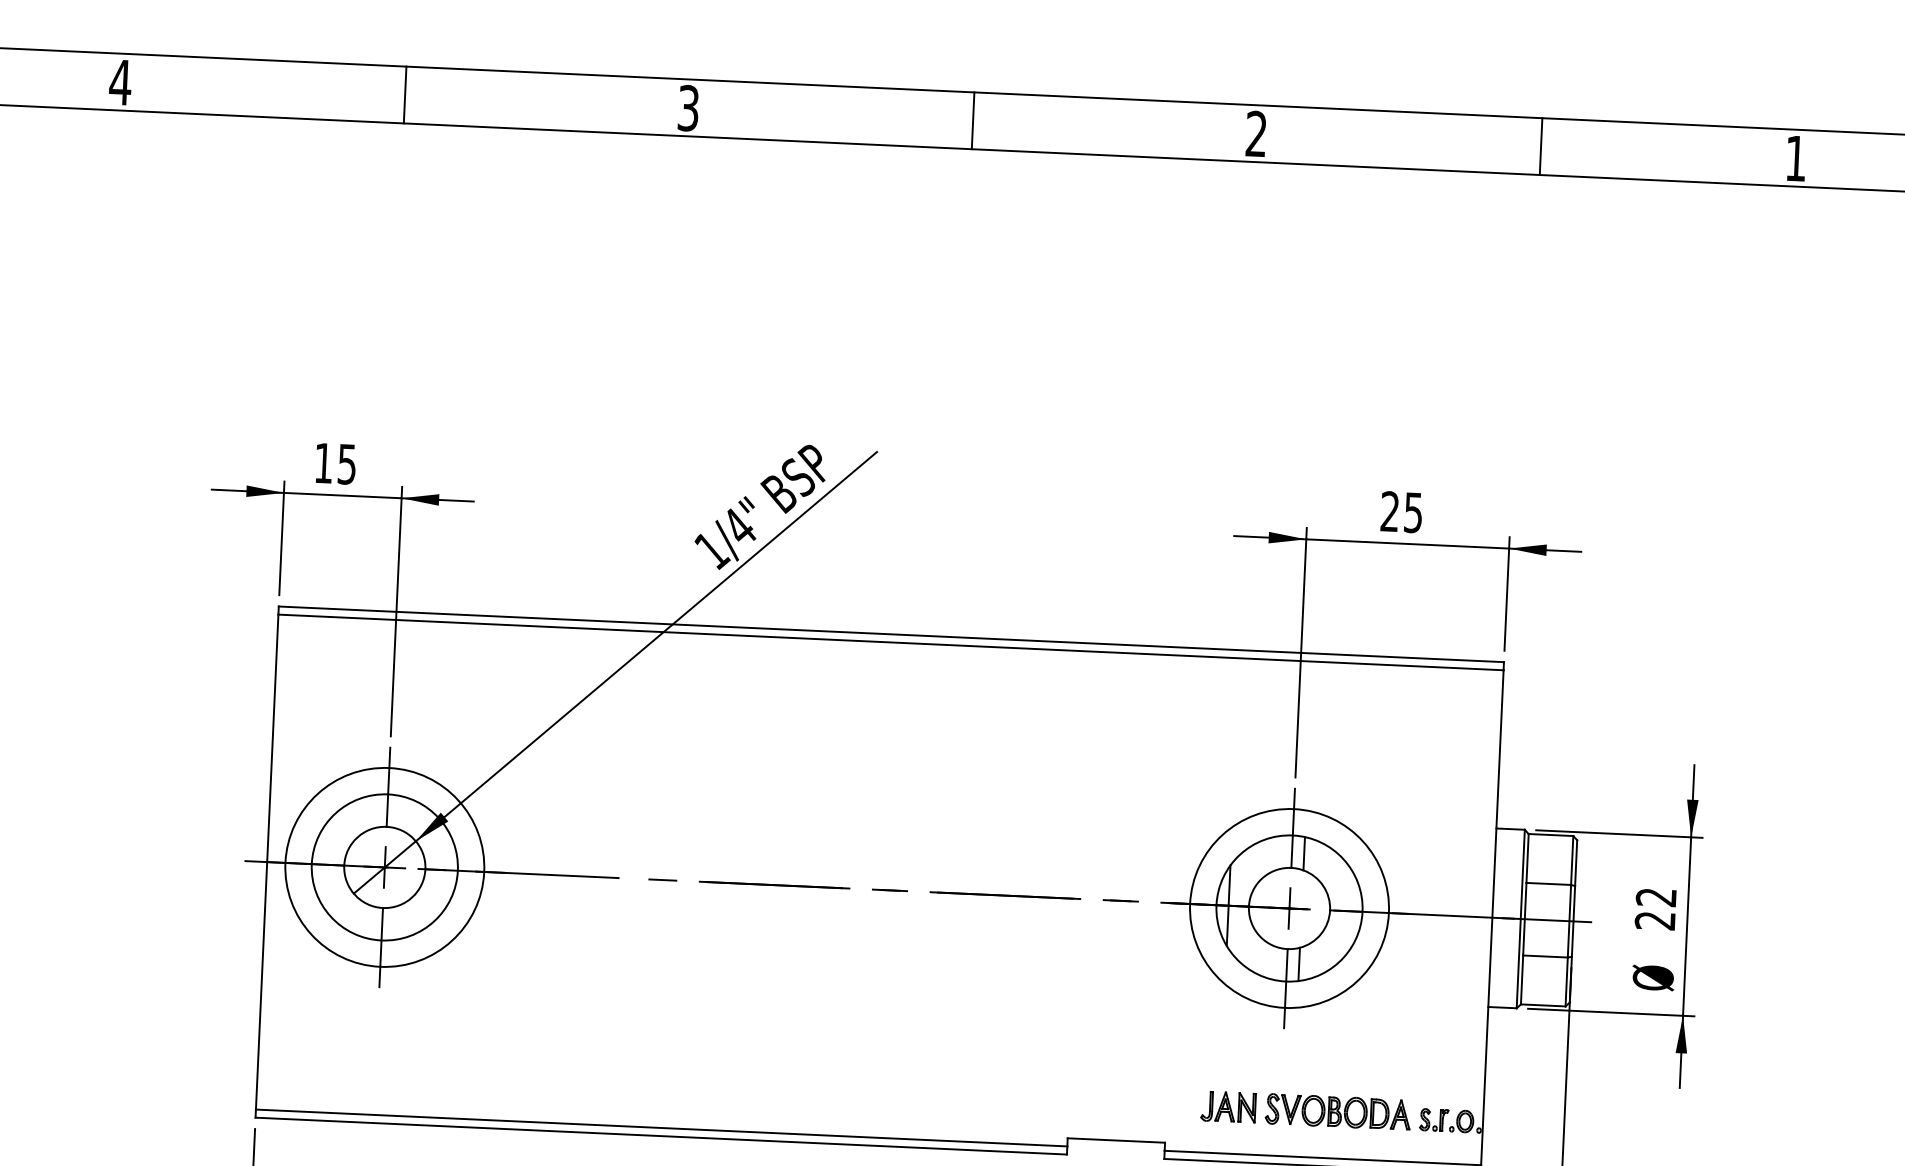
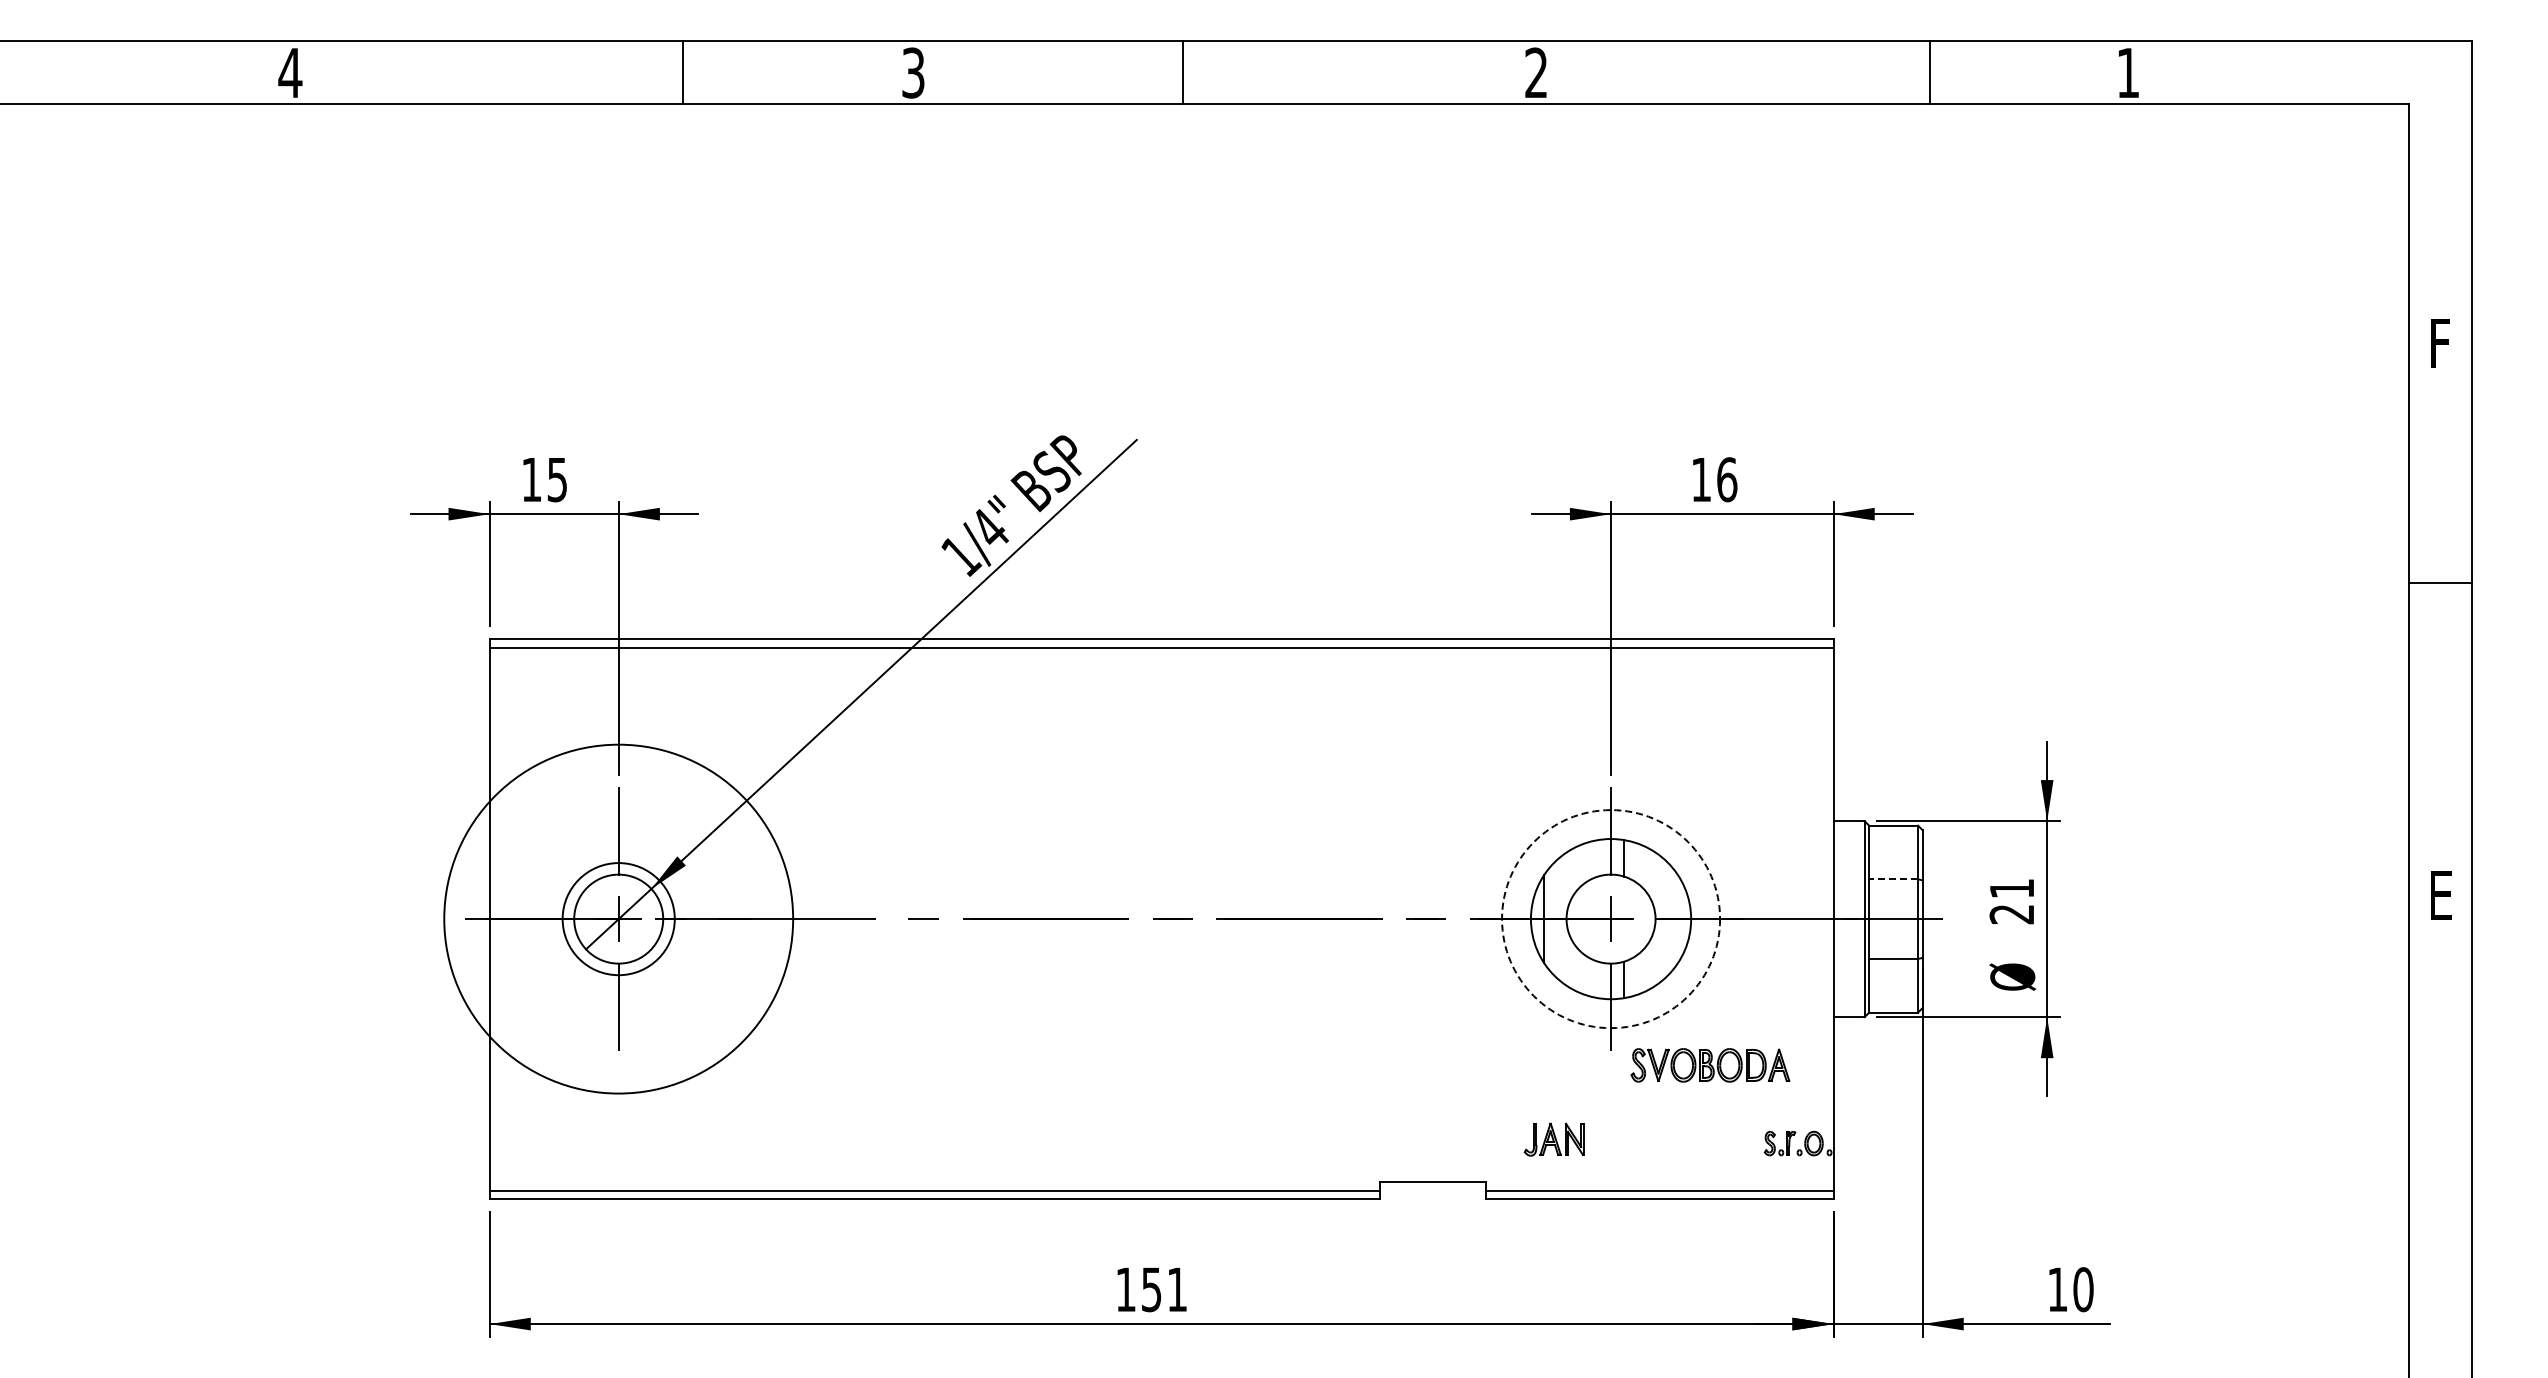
line: (405, 94) -> (682, 72), moved
line: (973, 120) -> (1182, 72), moved
line: (1541, 146) -> (1929, 72), moved
text: (1402, 512) -> (1714, 479), 25 -> 16
circle: (384, 867) -> (618, 919), size x0.7
circle: (384, 867) -> (618, 919), size x1.6
line: (1548, 884) -> (1893, 879), solid -> dashed
text: (1655, 897) -> (2011, 888), 22 -> 21
circle: (1289, 908) -> (1611, 919), solid -> dashed
part: (1338, 1112) -> (1710, 1065), moved

